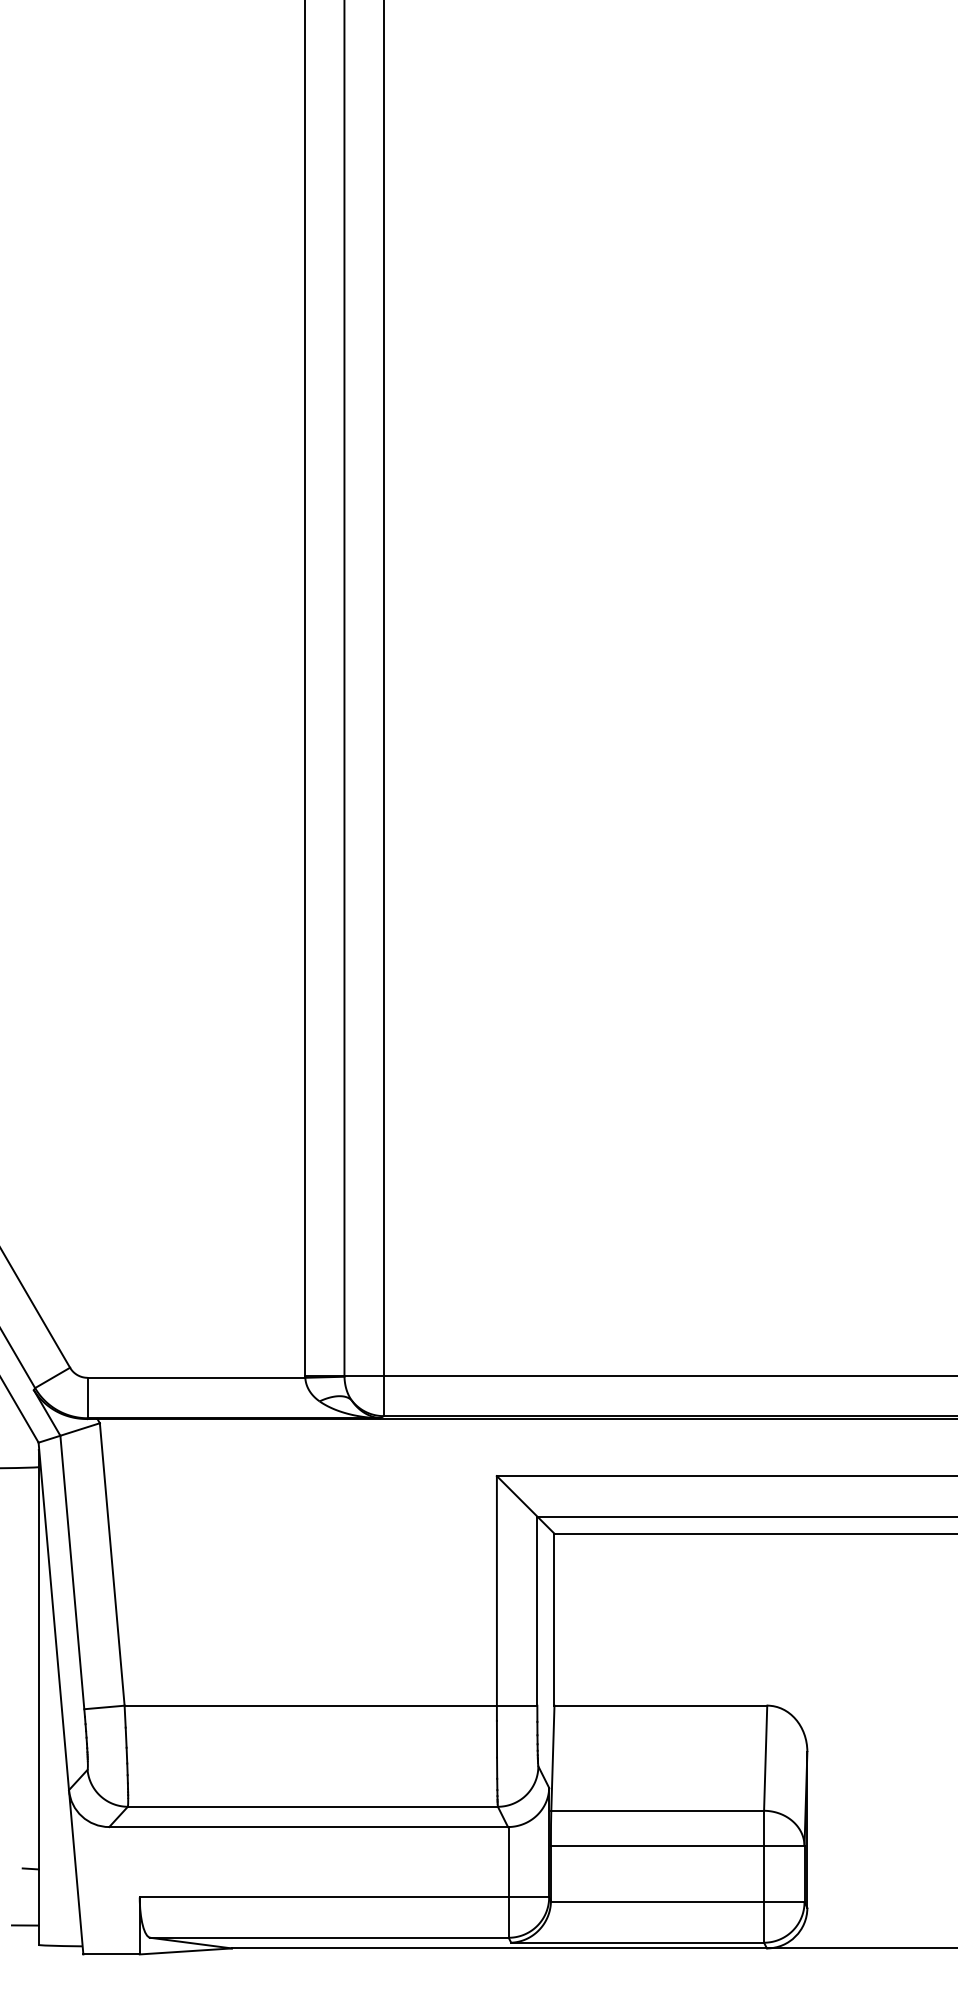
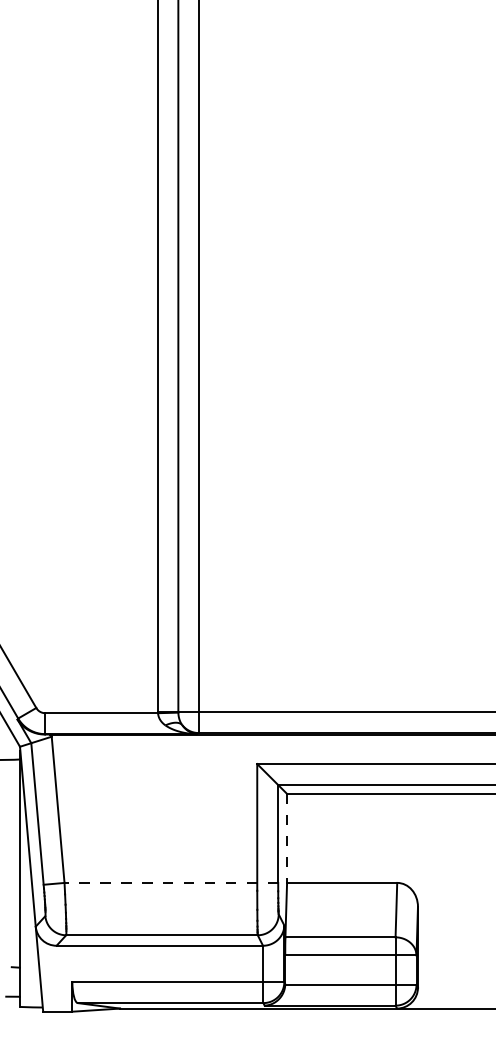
line: (555, 1619) -> (287, 838), solid -> dashed
line: (331, 1704) -> (171, 882), solid -> dashed

